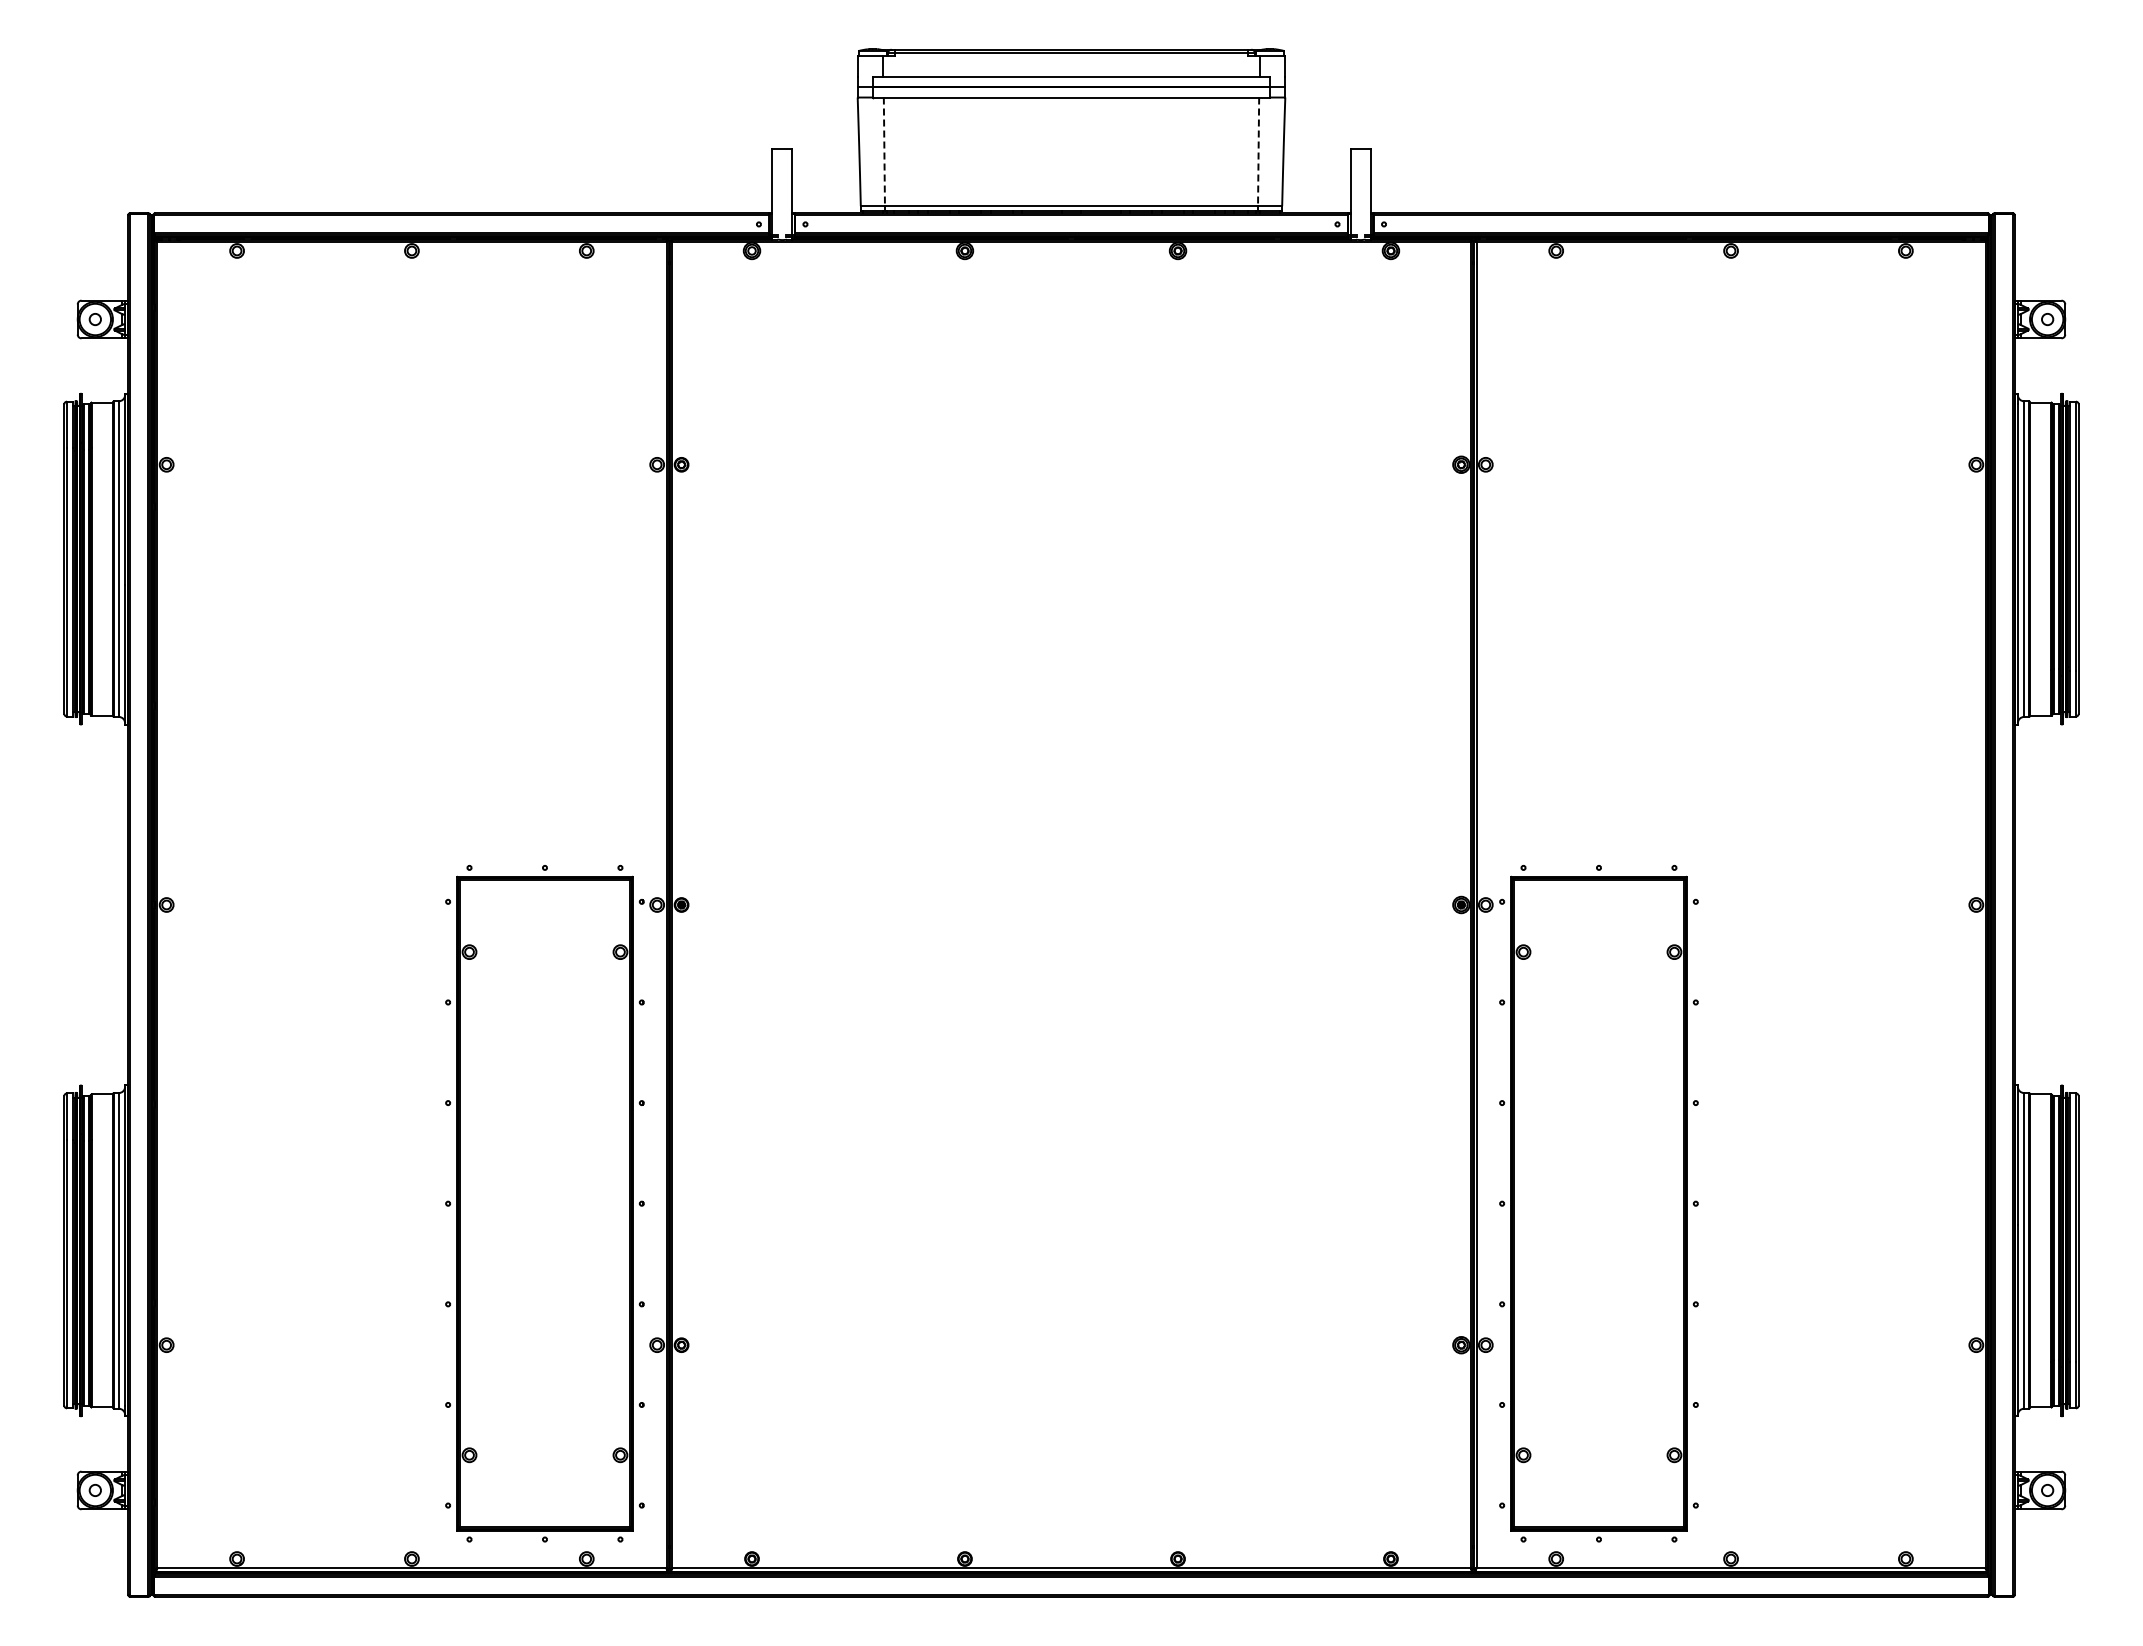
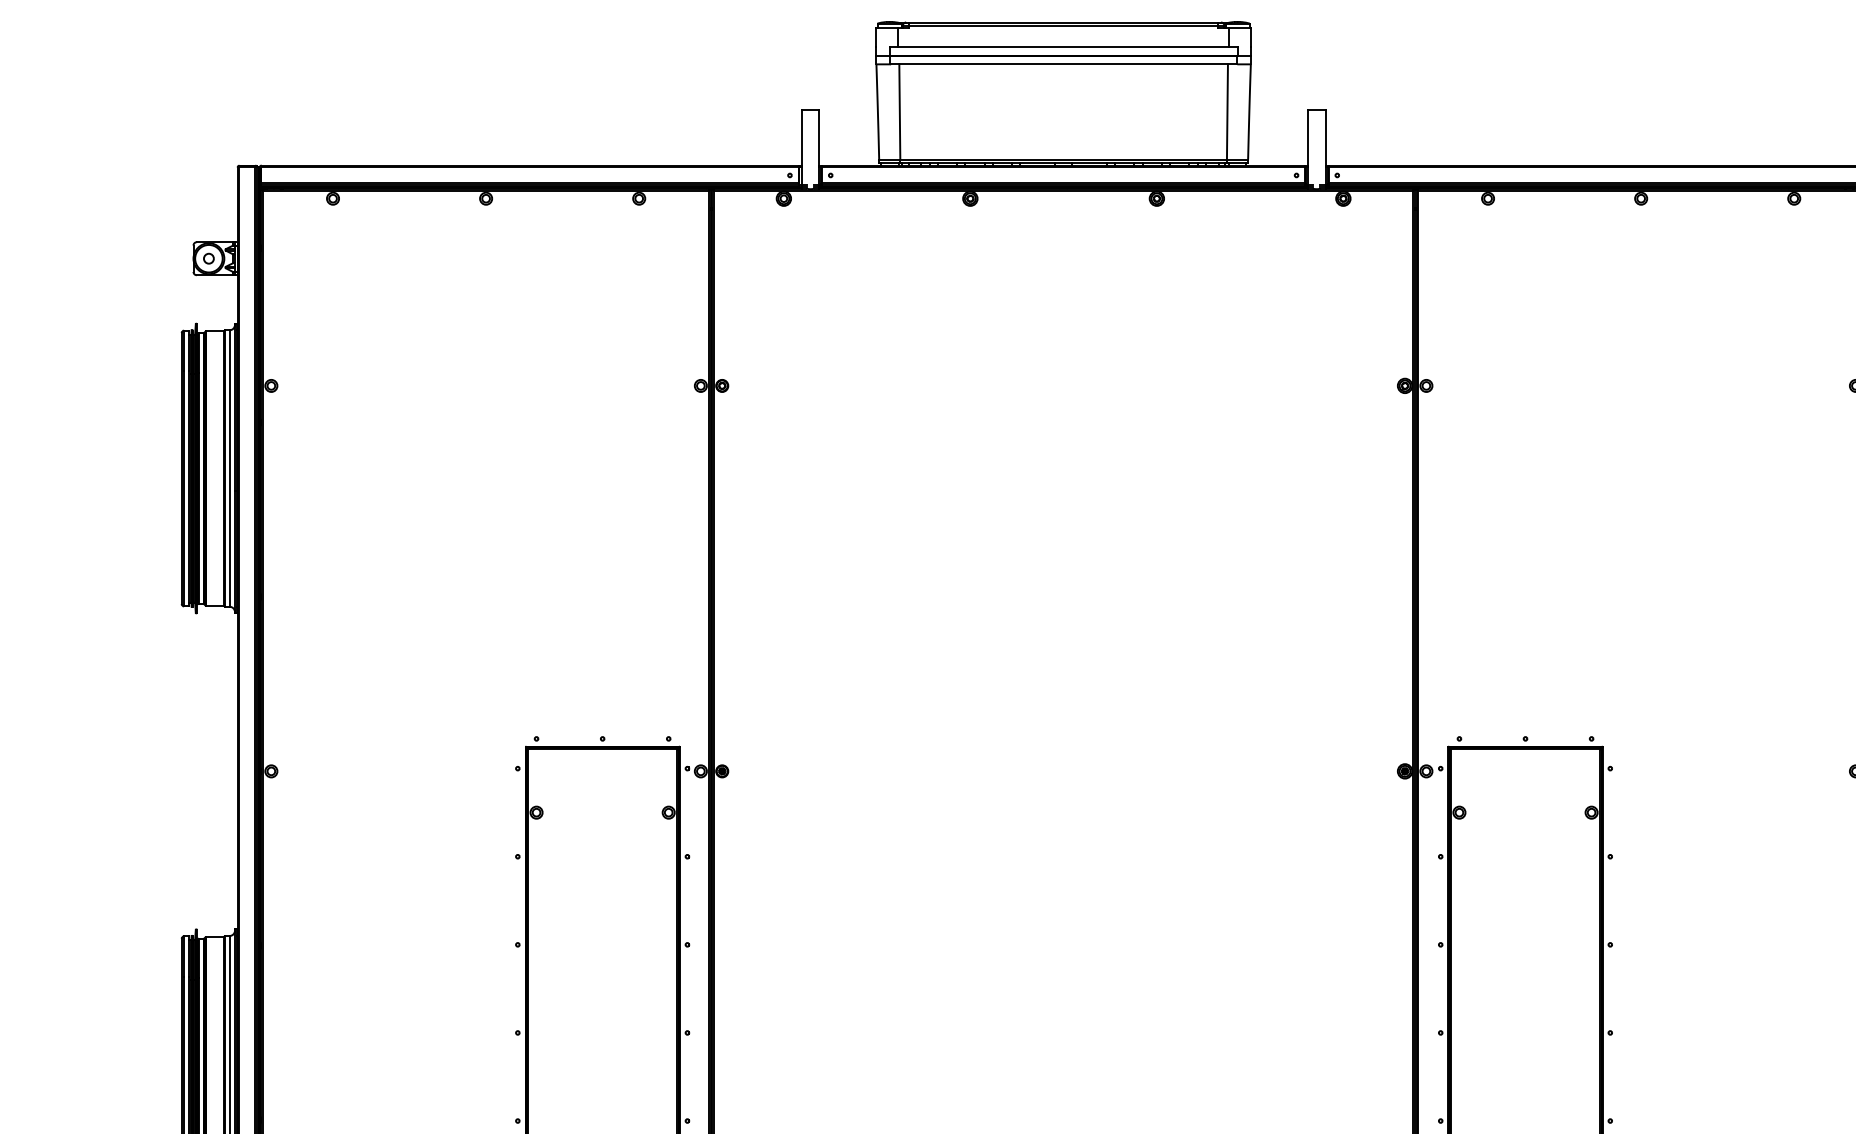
line: (884, 152) -> (899, 112), dashed -> solid
line: (1258, 152) -> (1227, 112), dashed -> solid

